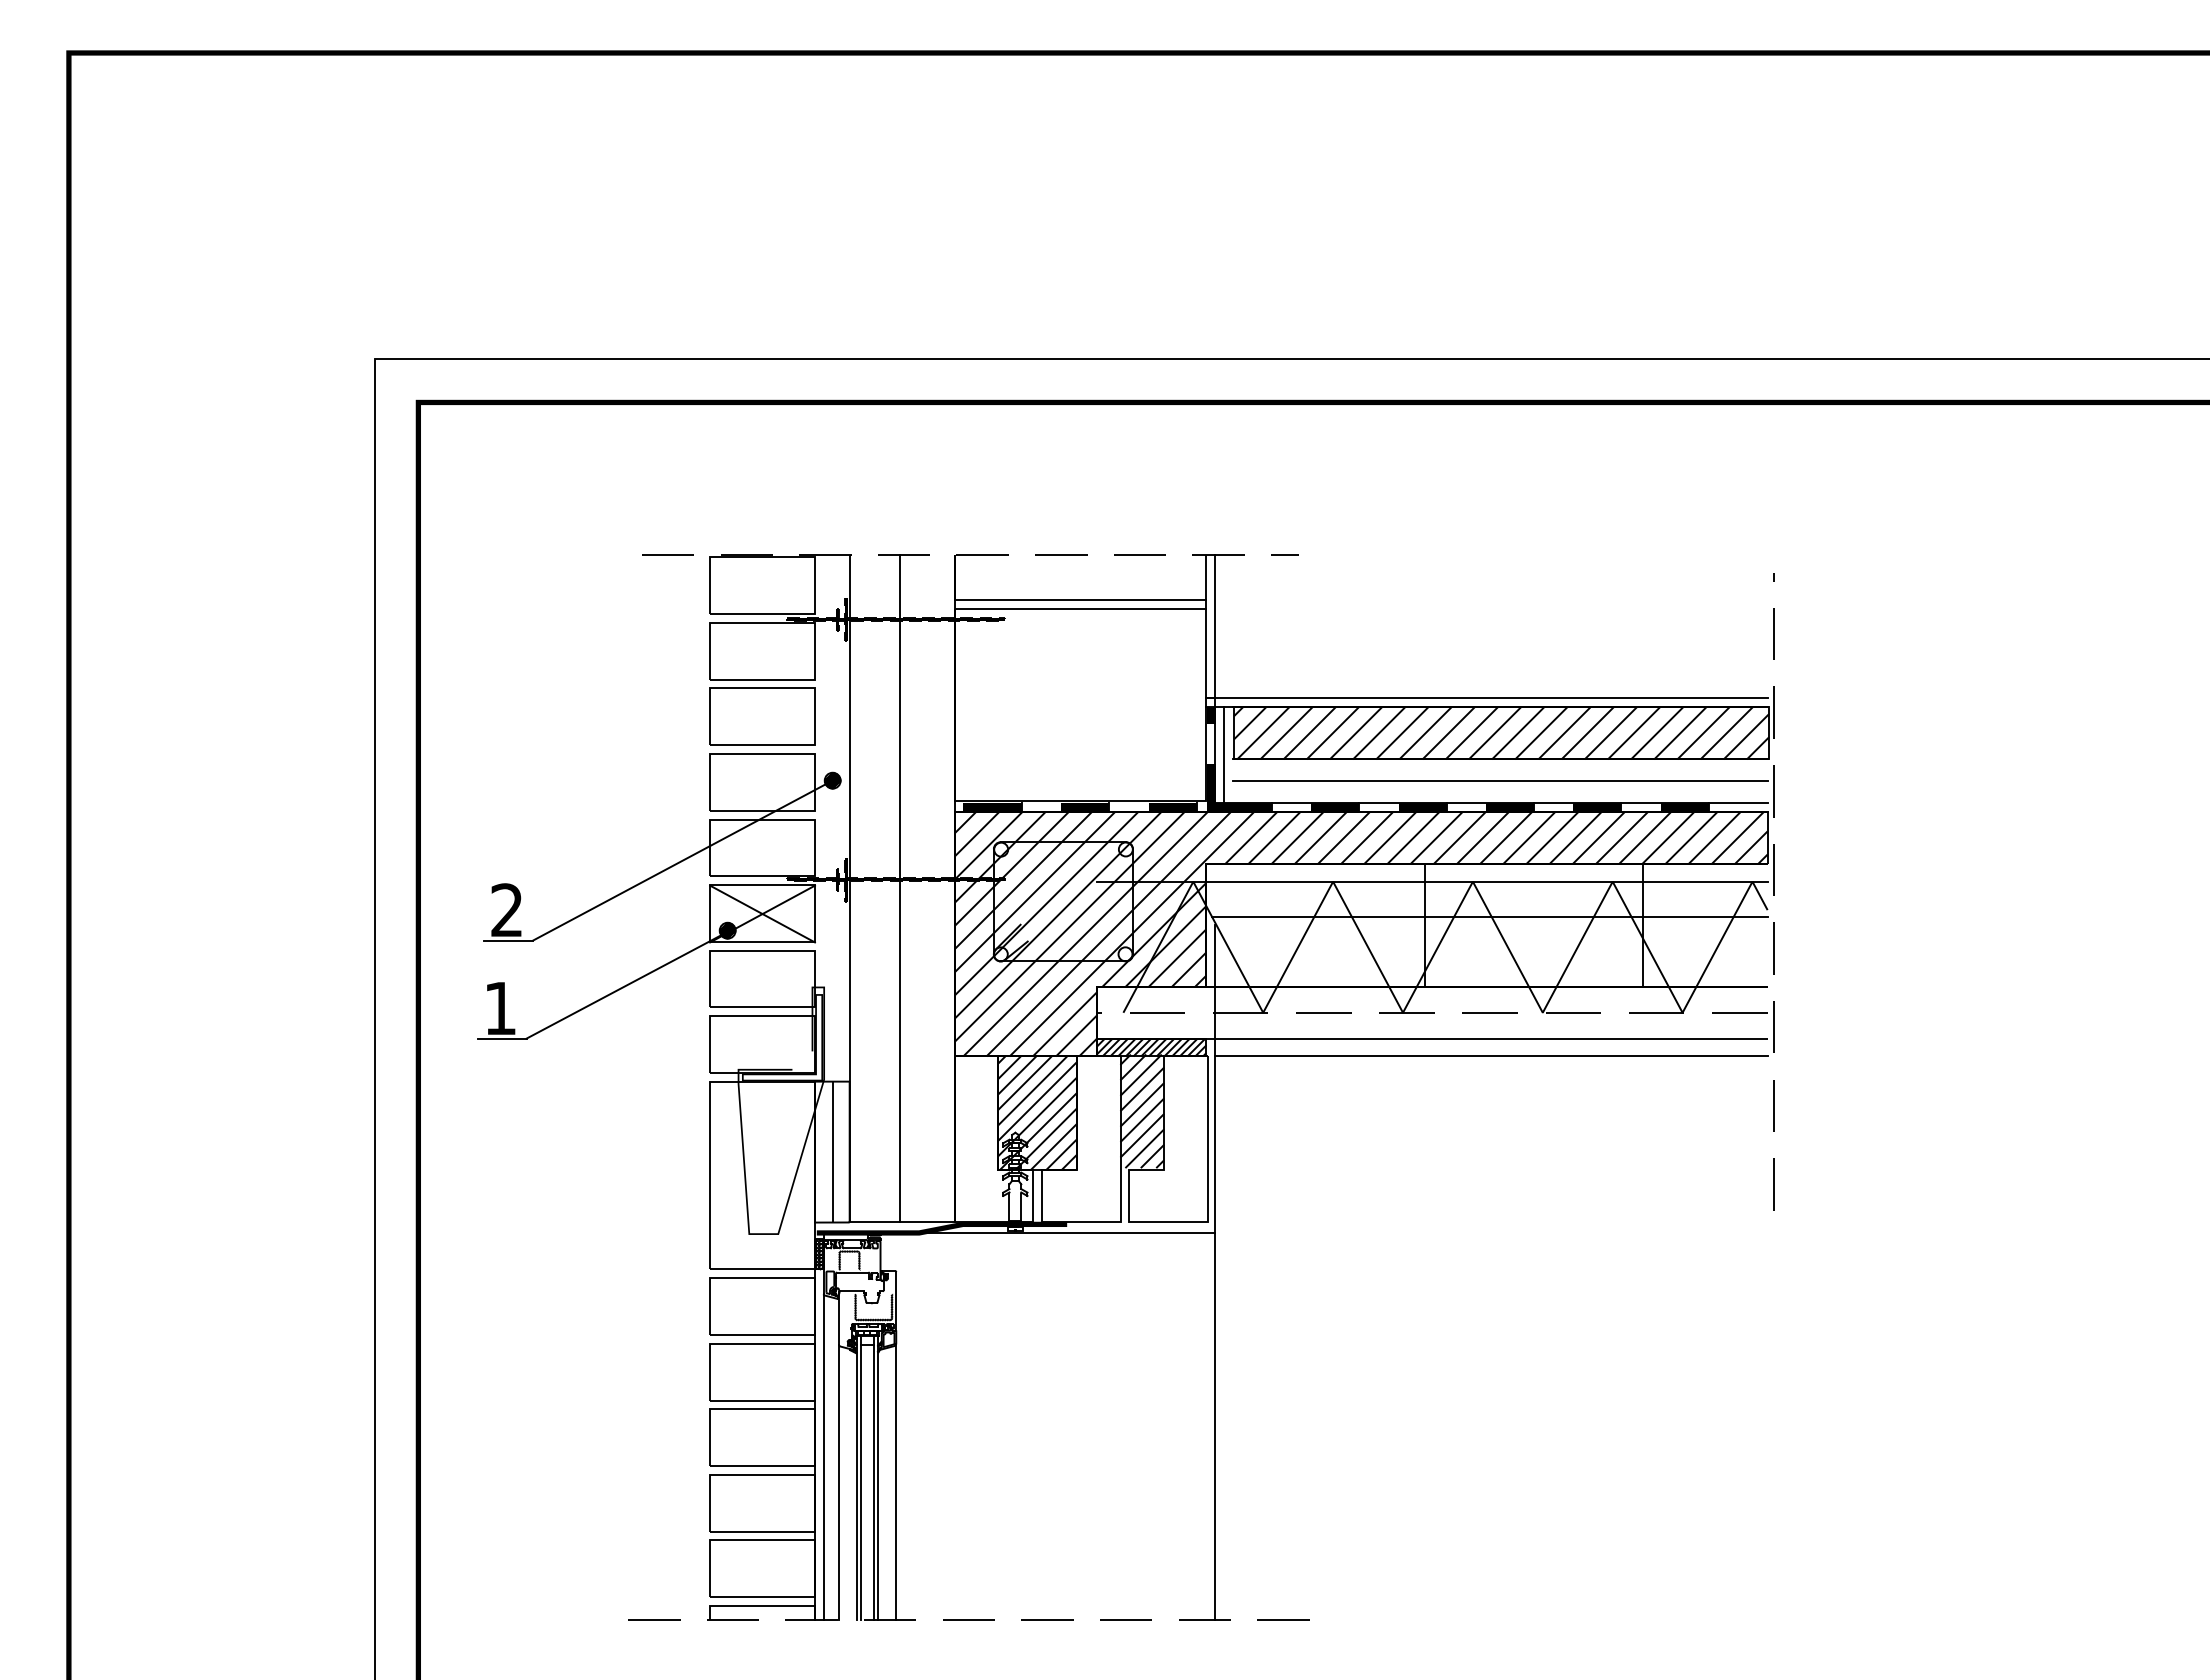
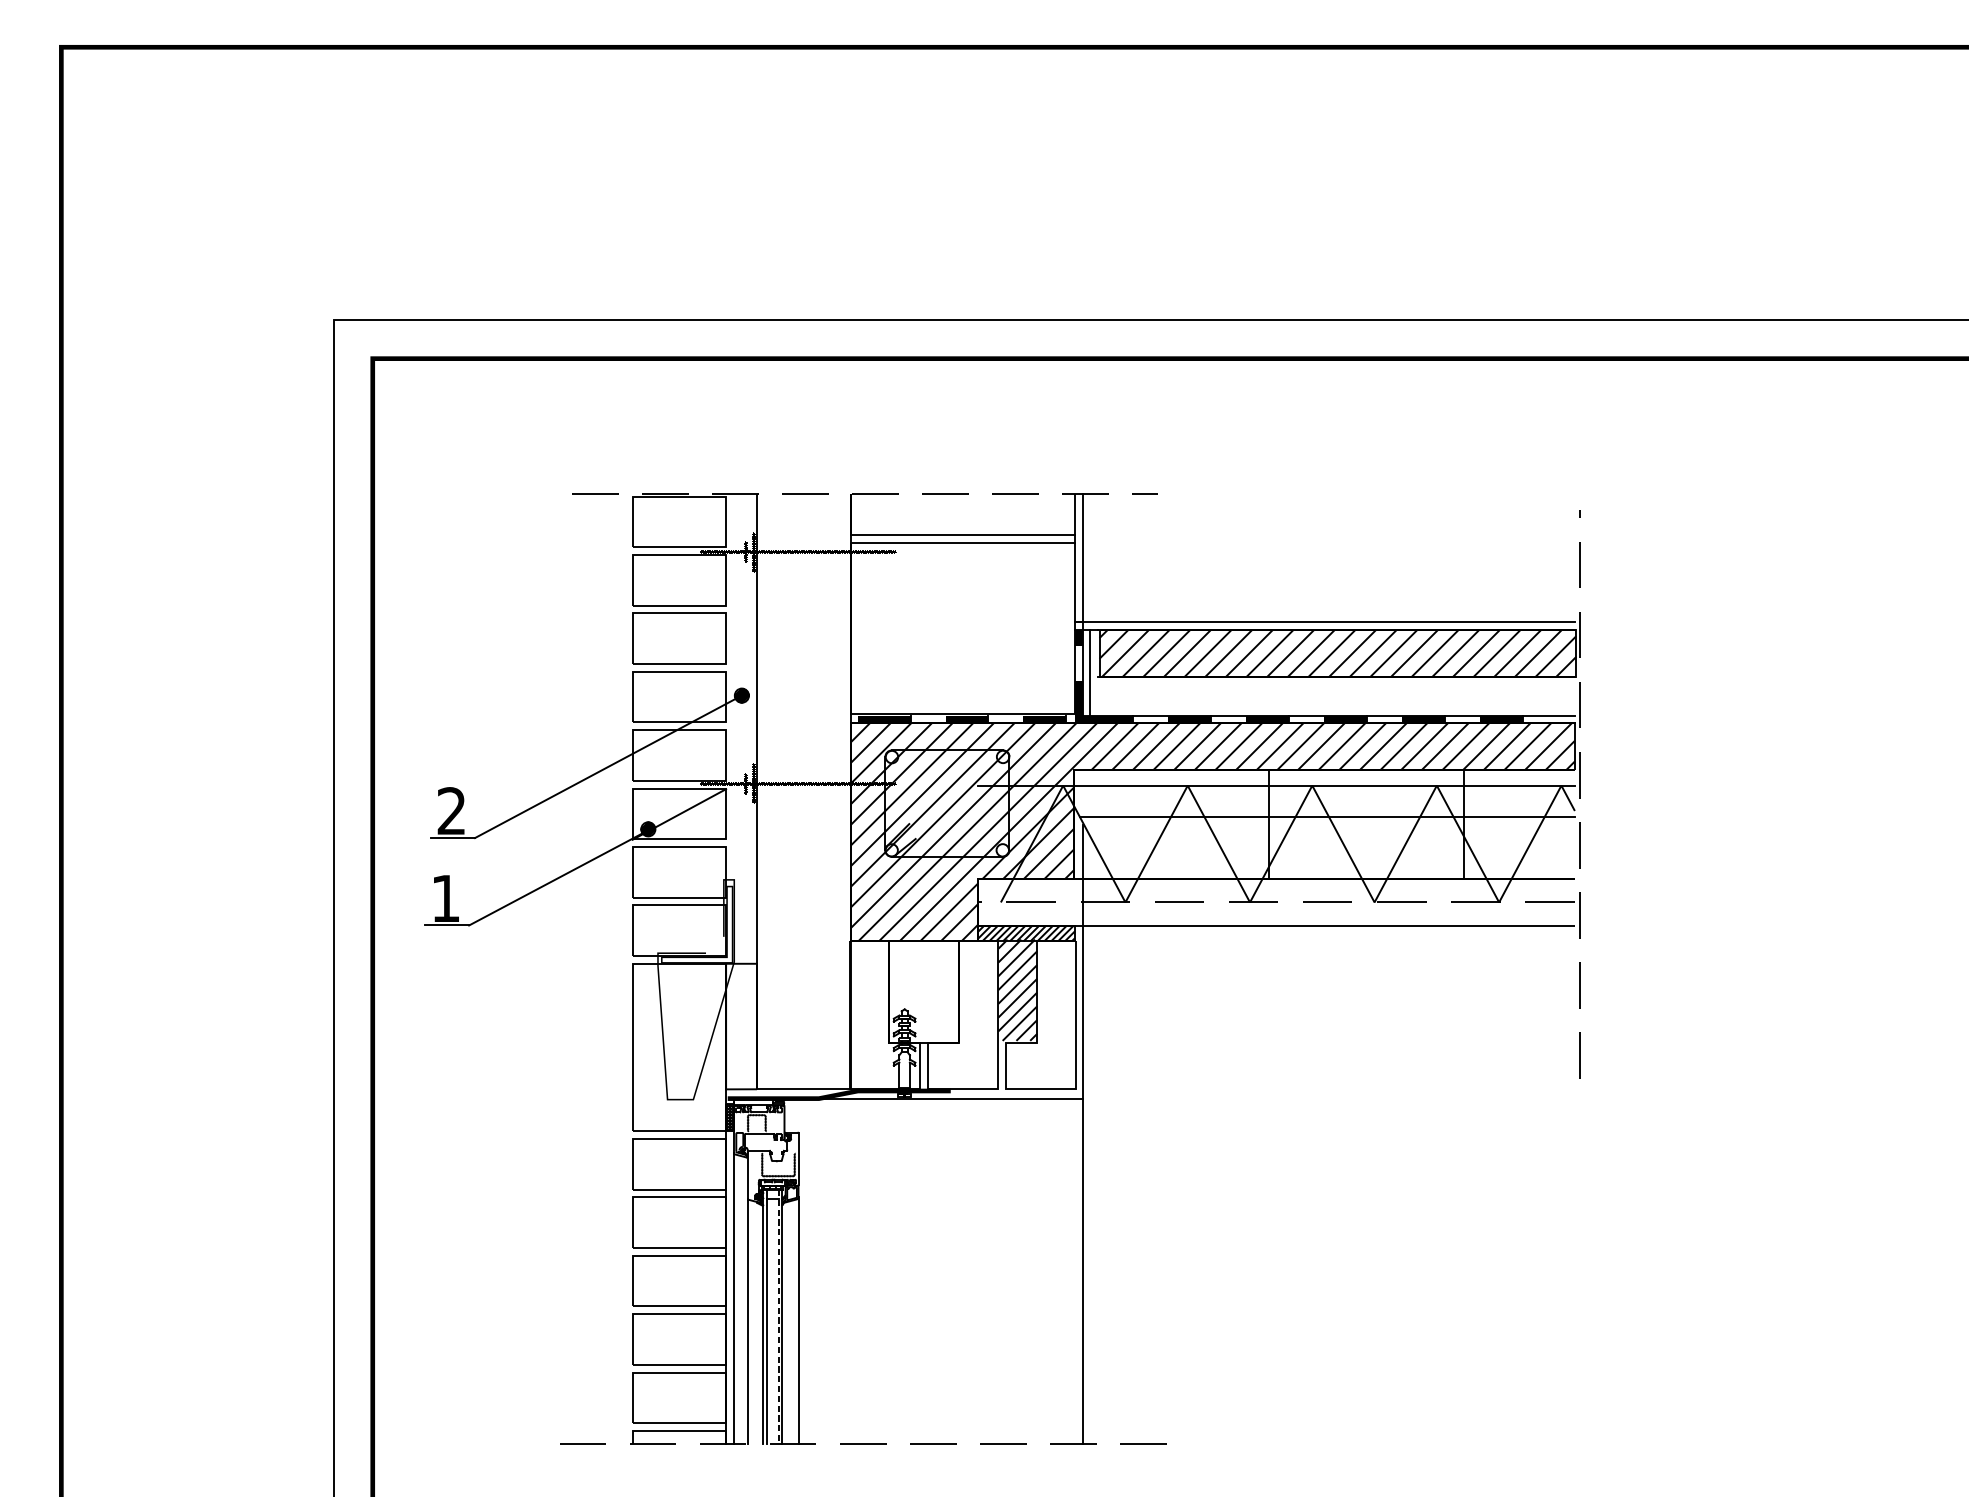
line: (1499, 781) -> (1335, 696), removed
line: (899, 888) -> (801, 791), removed
line: (762, 913) -> (679, 813), removed
line: (1491, 1056) -> (1328, 941), removed
hatch: (1037, 1113) -> (924, 992), removed
line: (832, 1151) -> (741, 1026), removed
line: (873, 1478) -> (778, 1317), solid -> dashed

